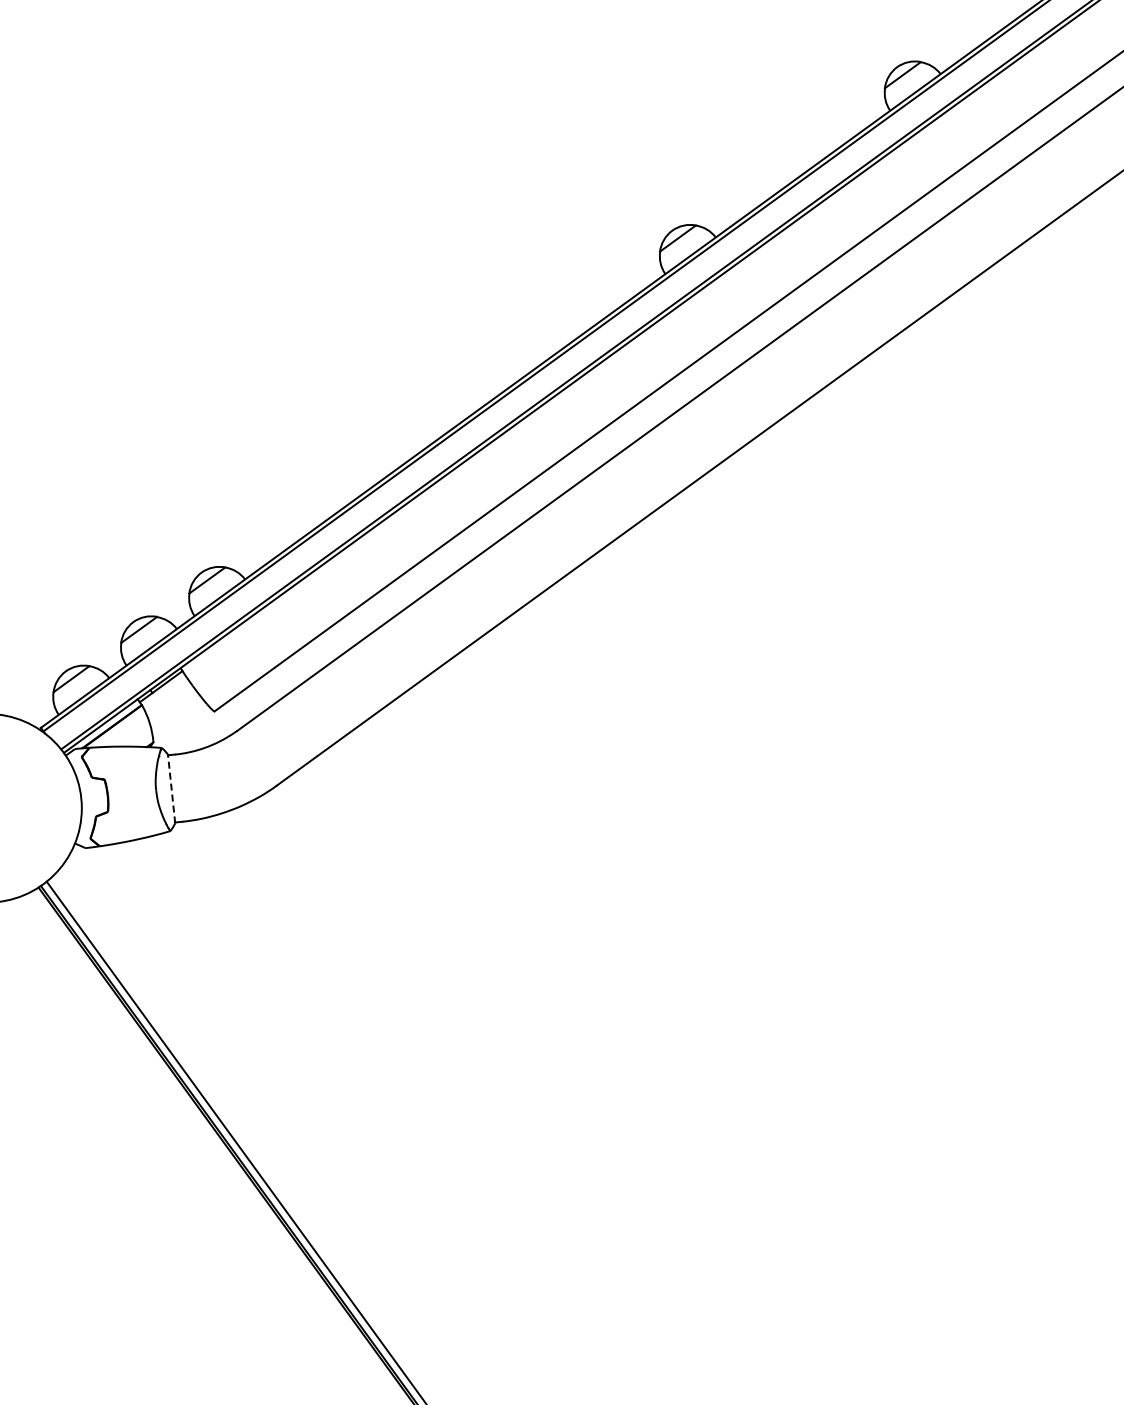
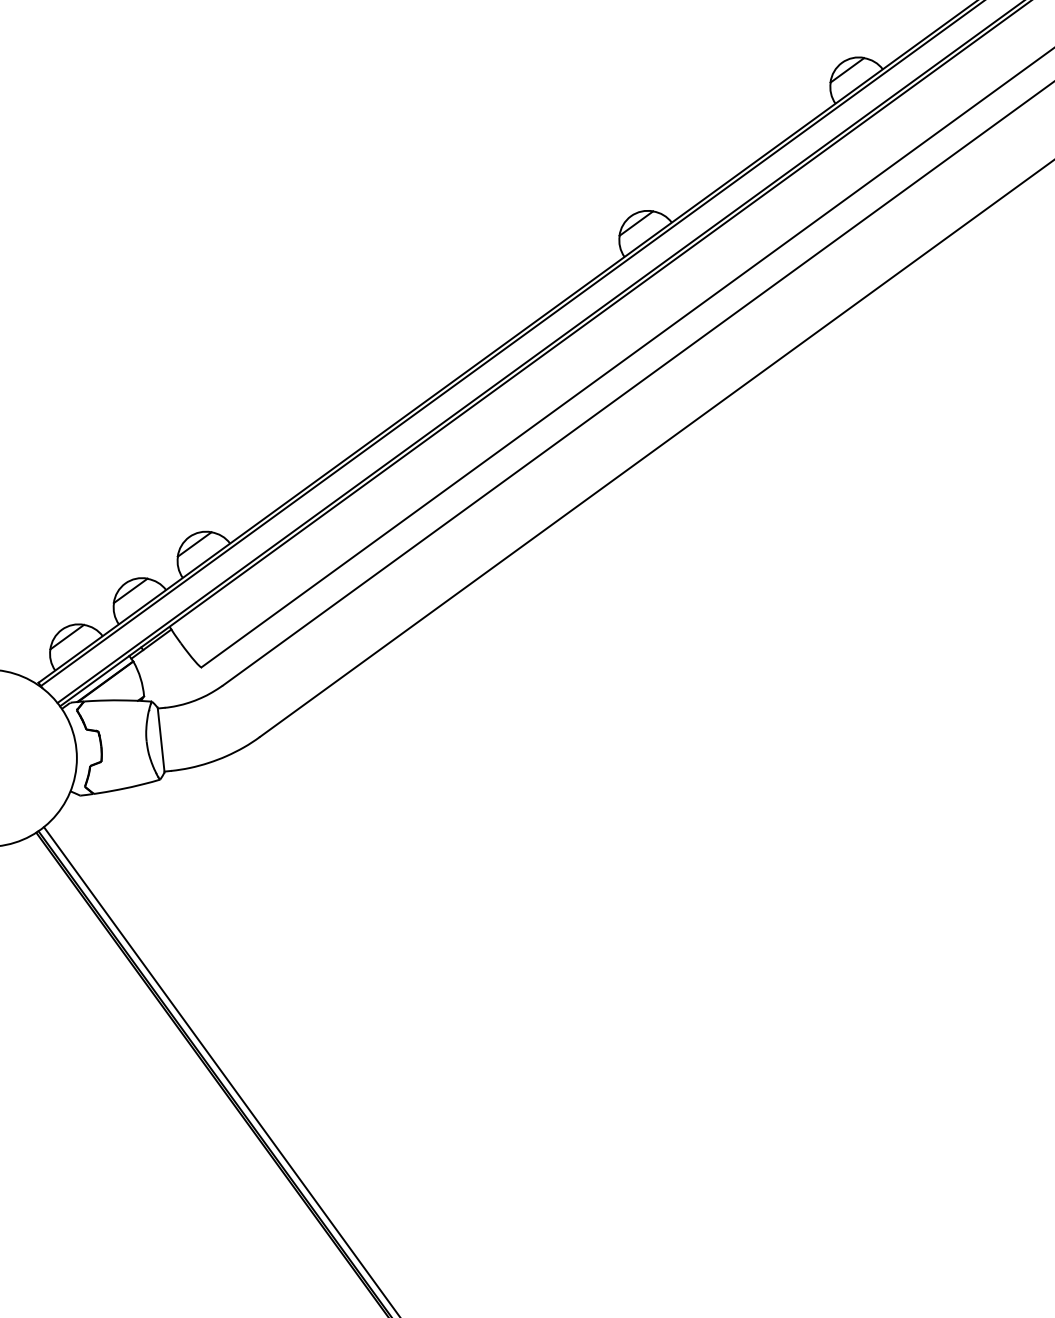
line: (171, 788) -> (161, 739), dashed -> solid

